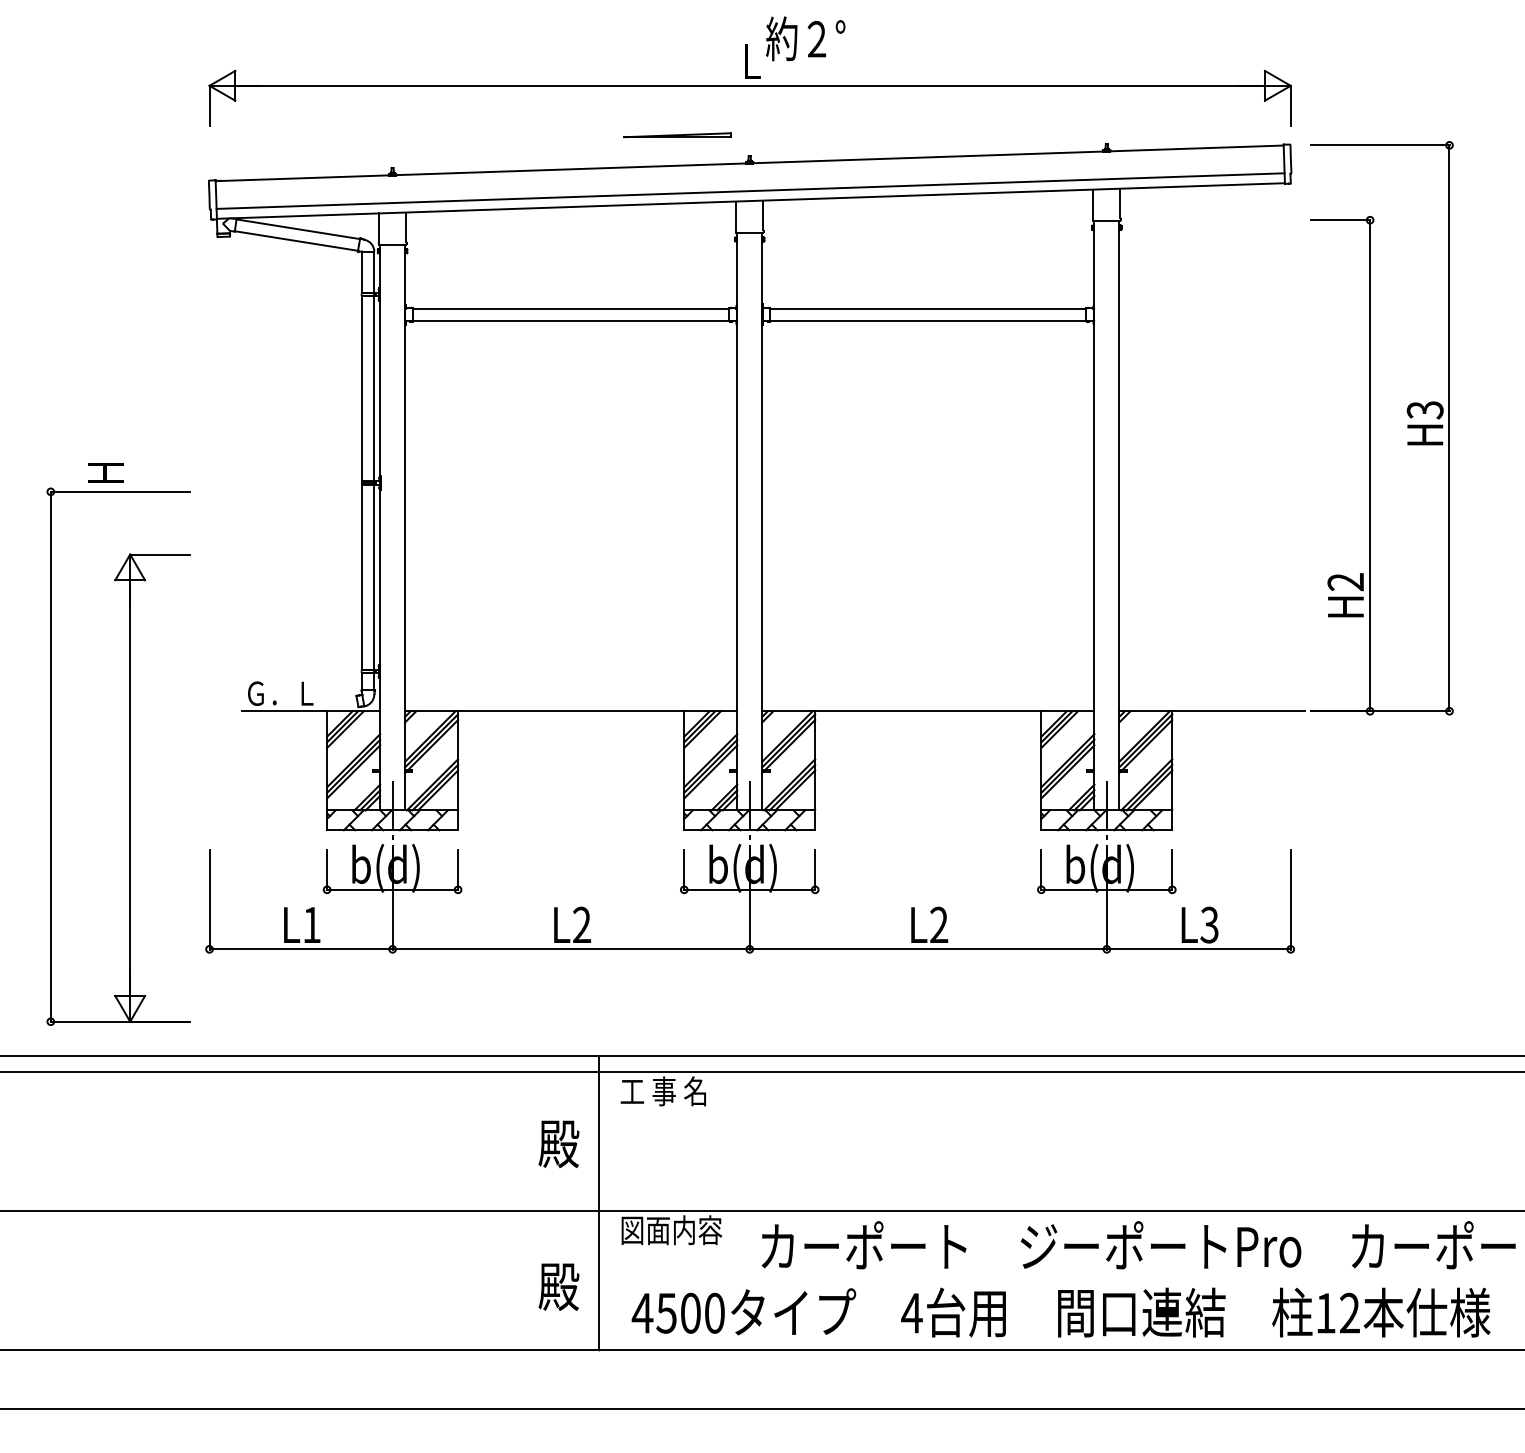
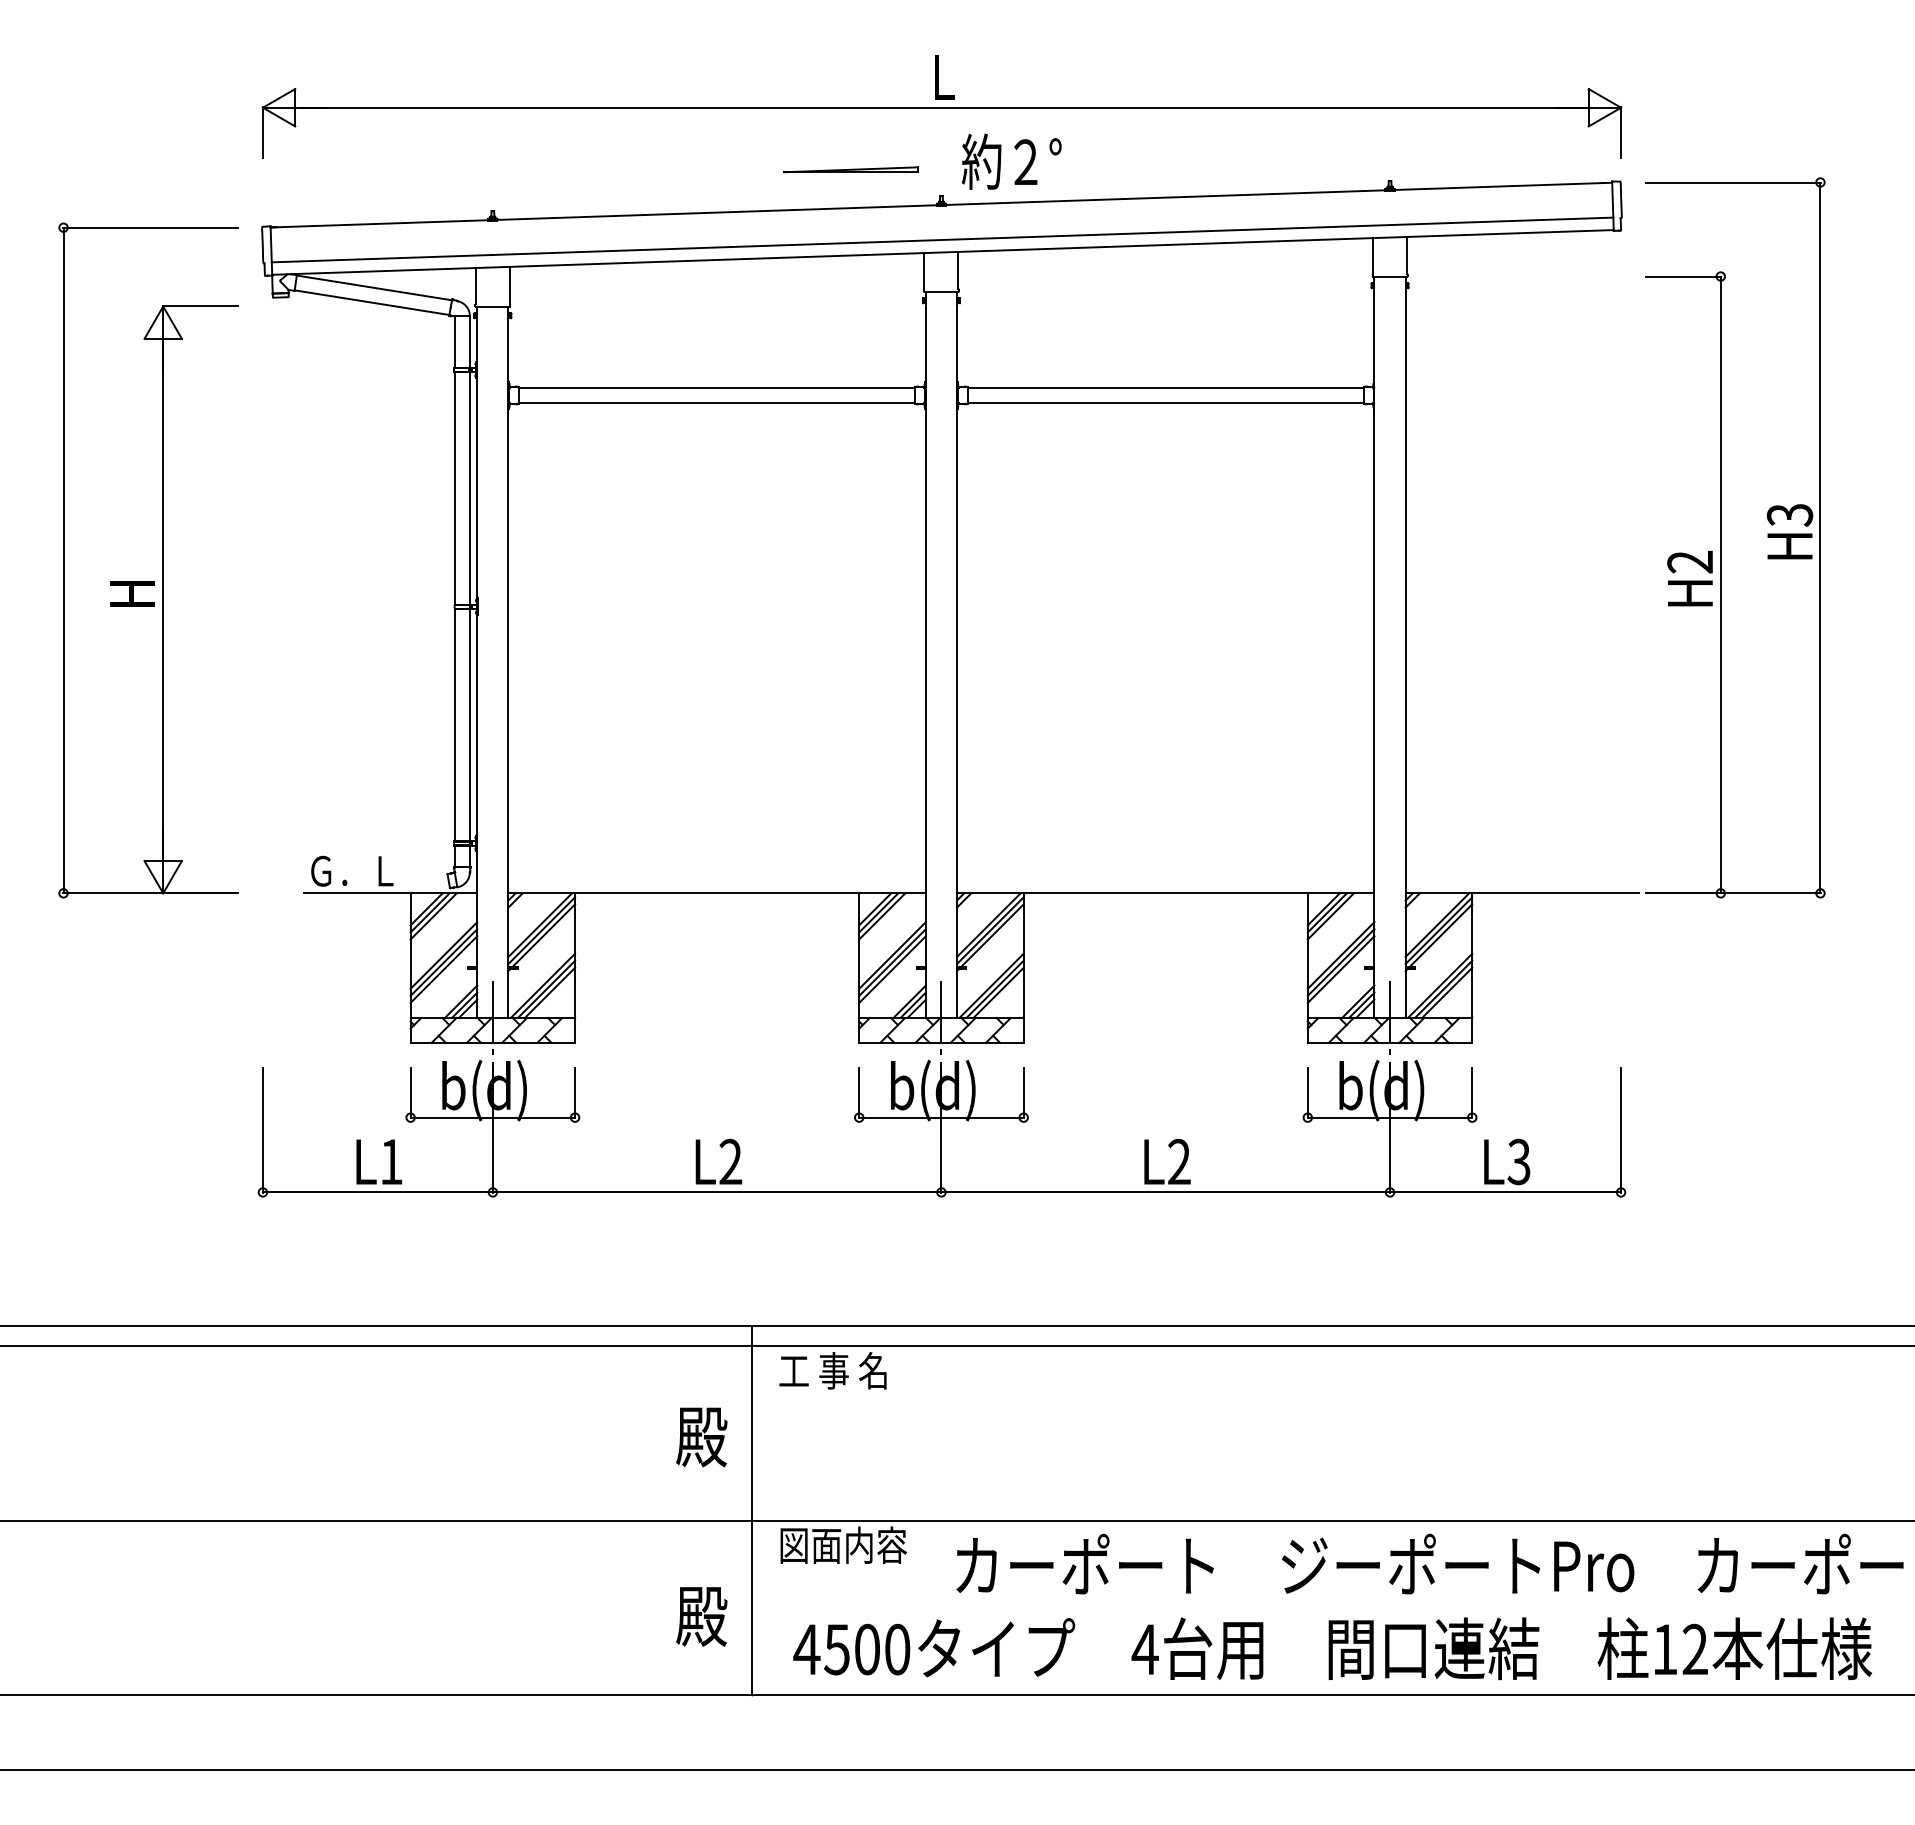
text: (805, 38) -> (1011, 161), moved
text: (1345, 595) -> (1689, 578), moved
part: (129, 756) -> (162, 560), moved

